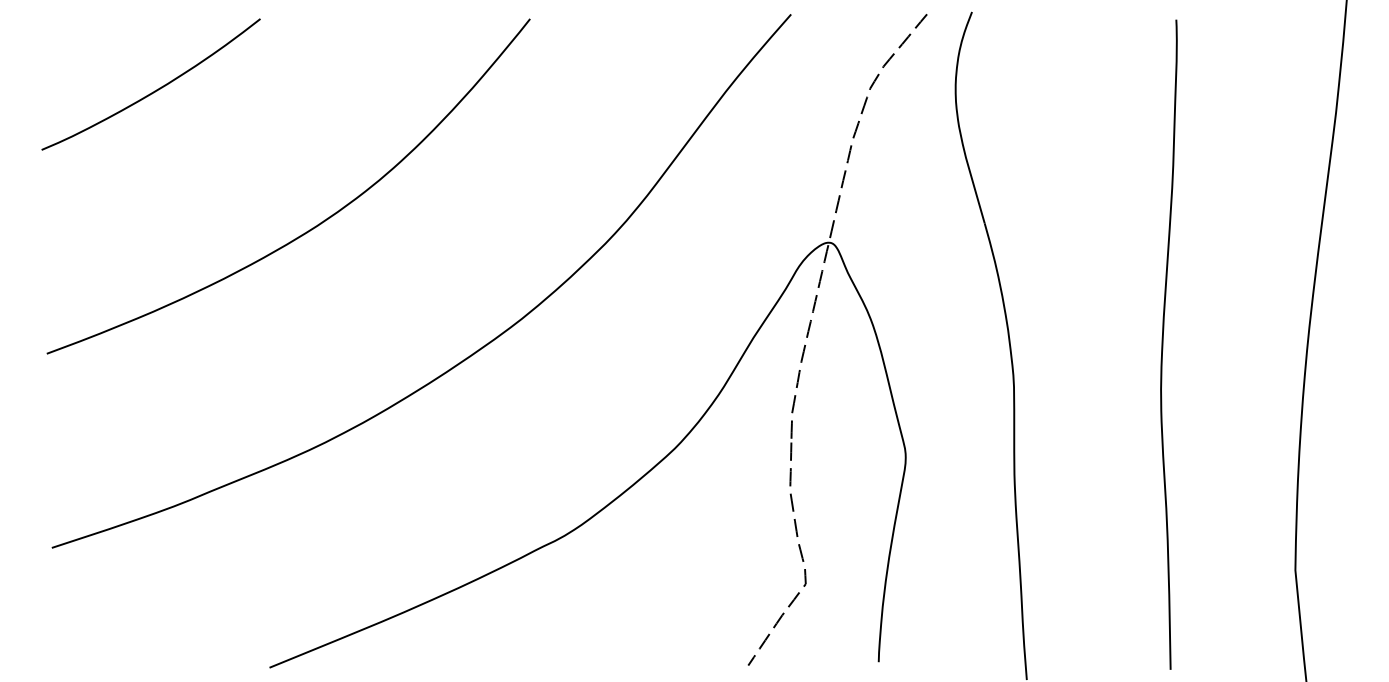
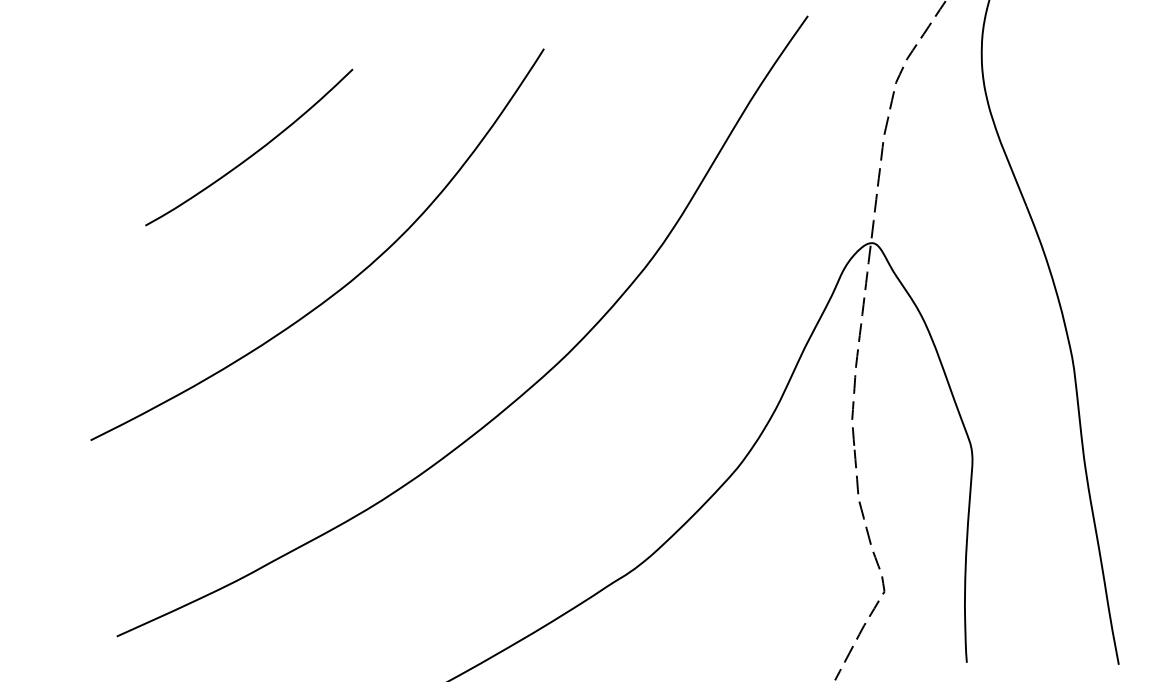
curve: (154, 90) -> (253, 153), moved

